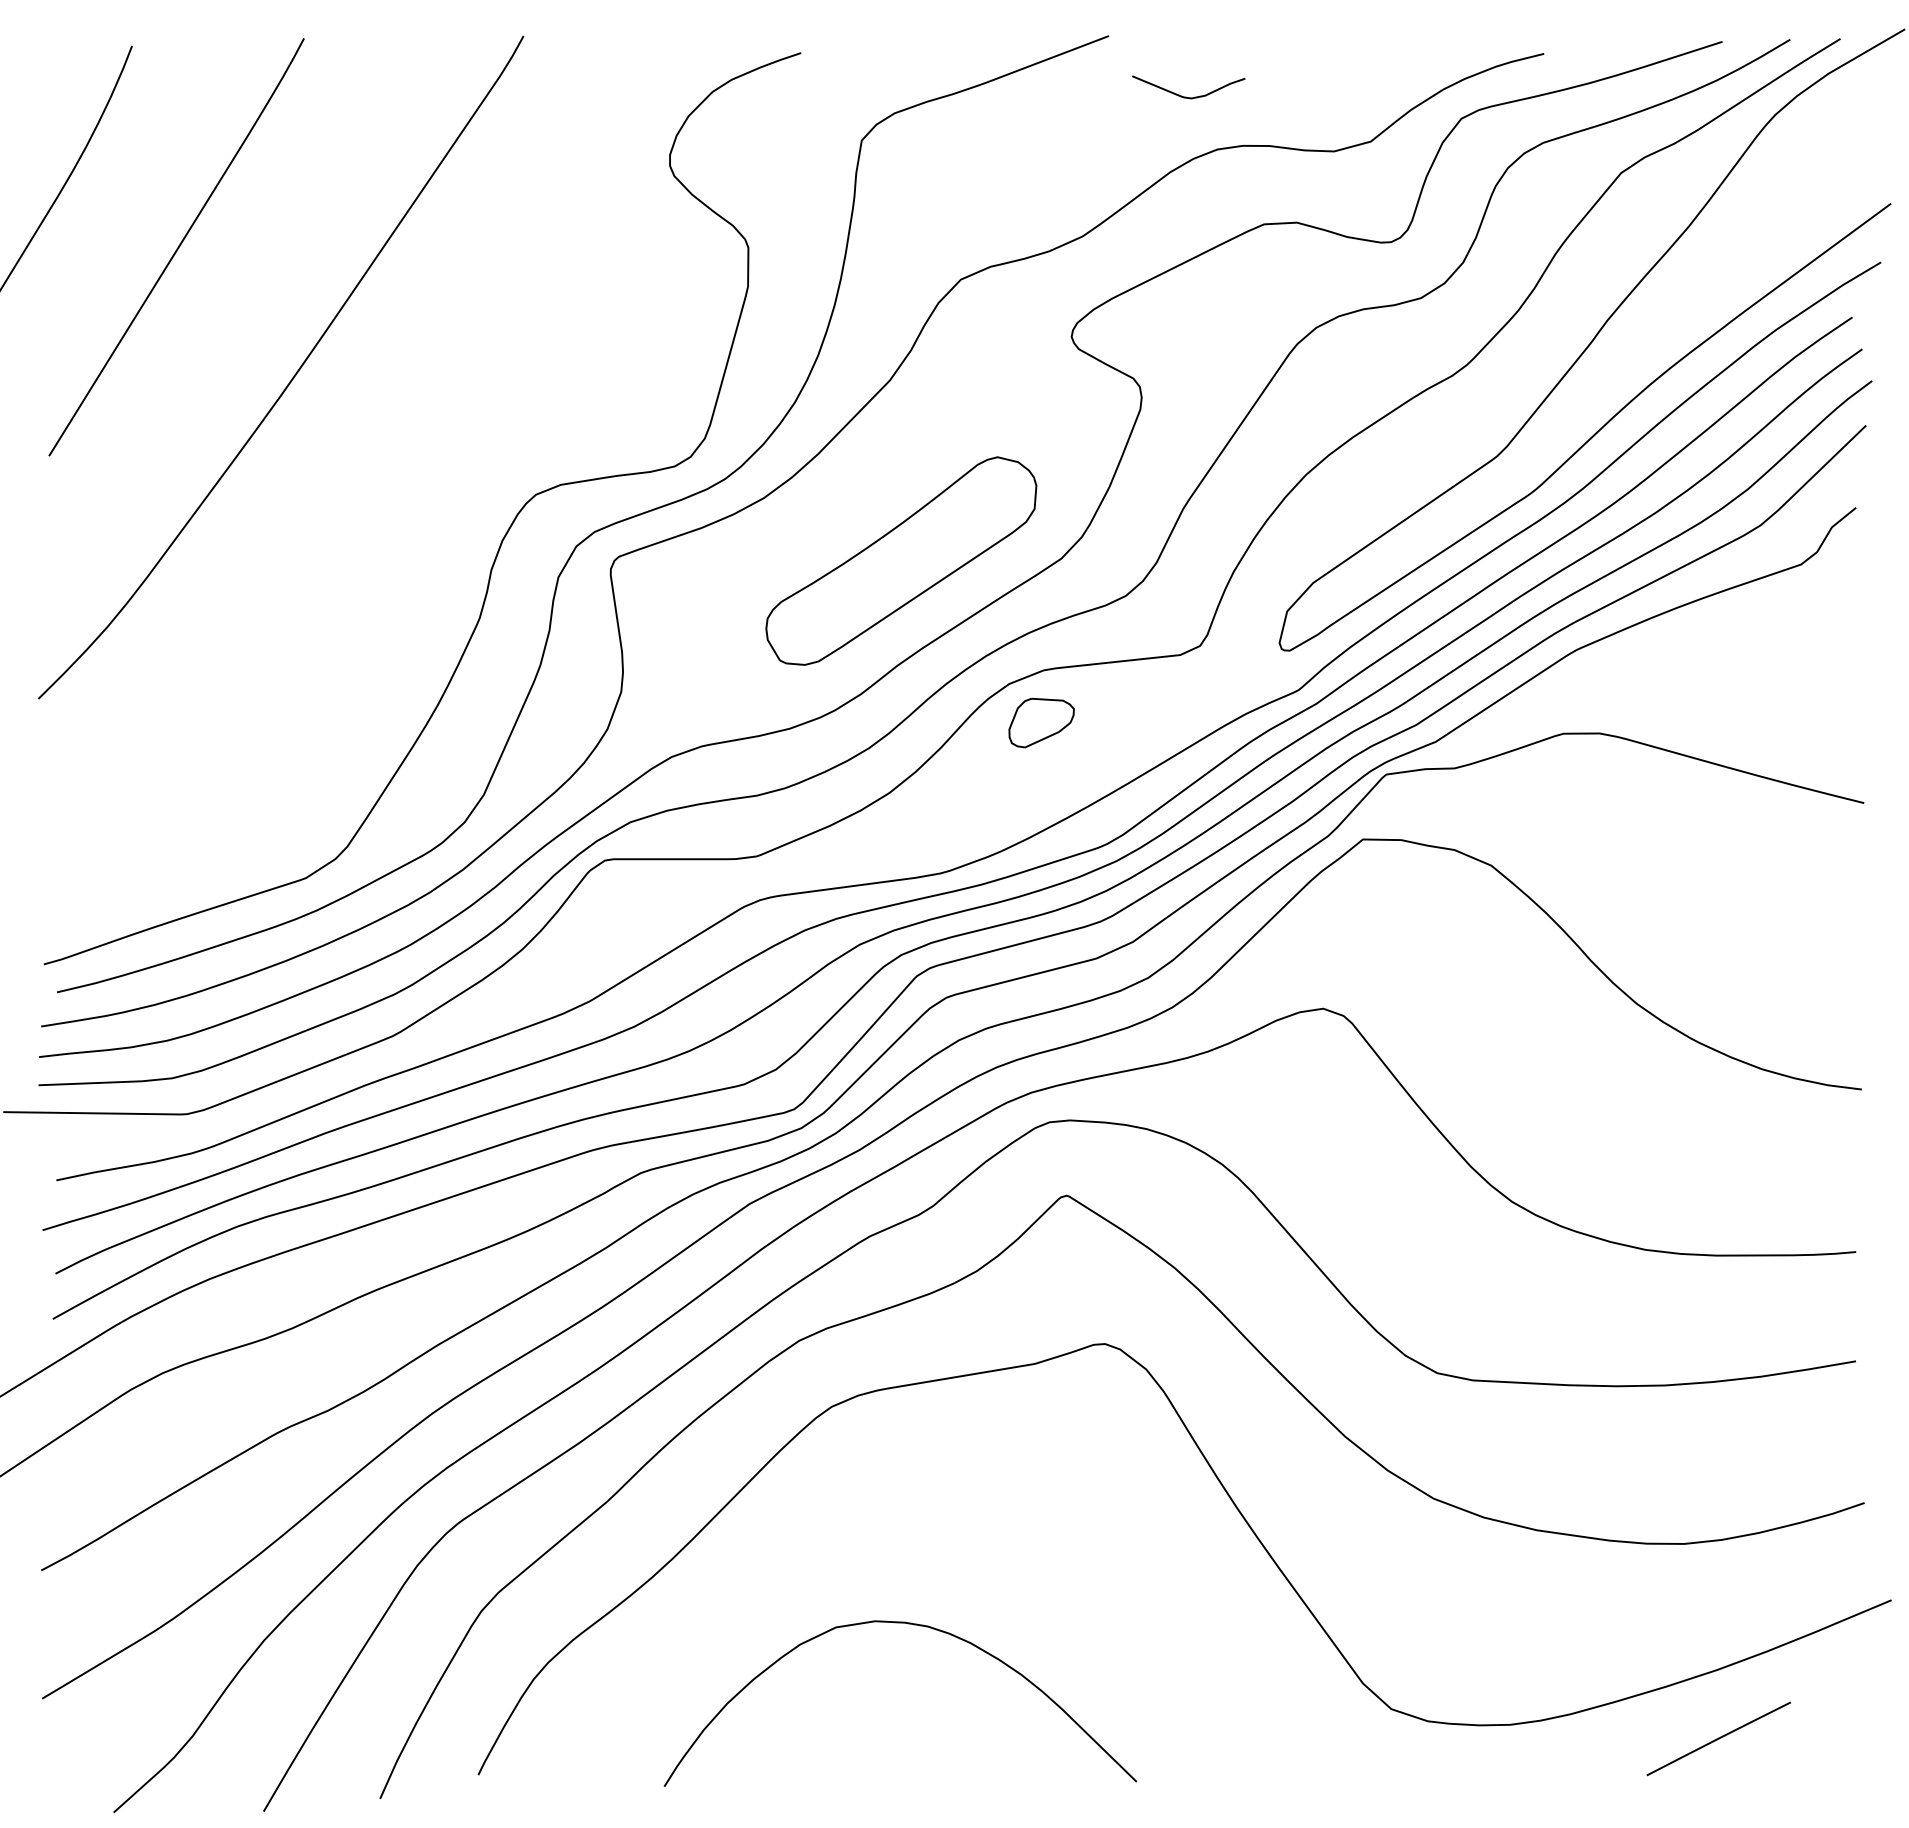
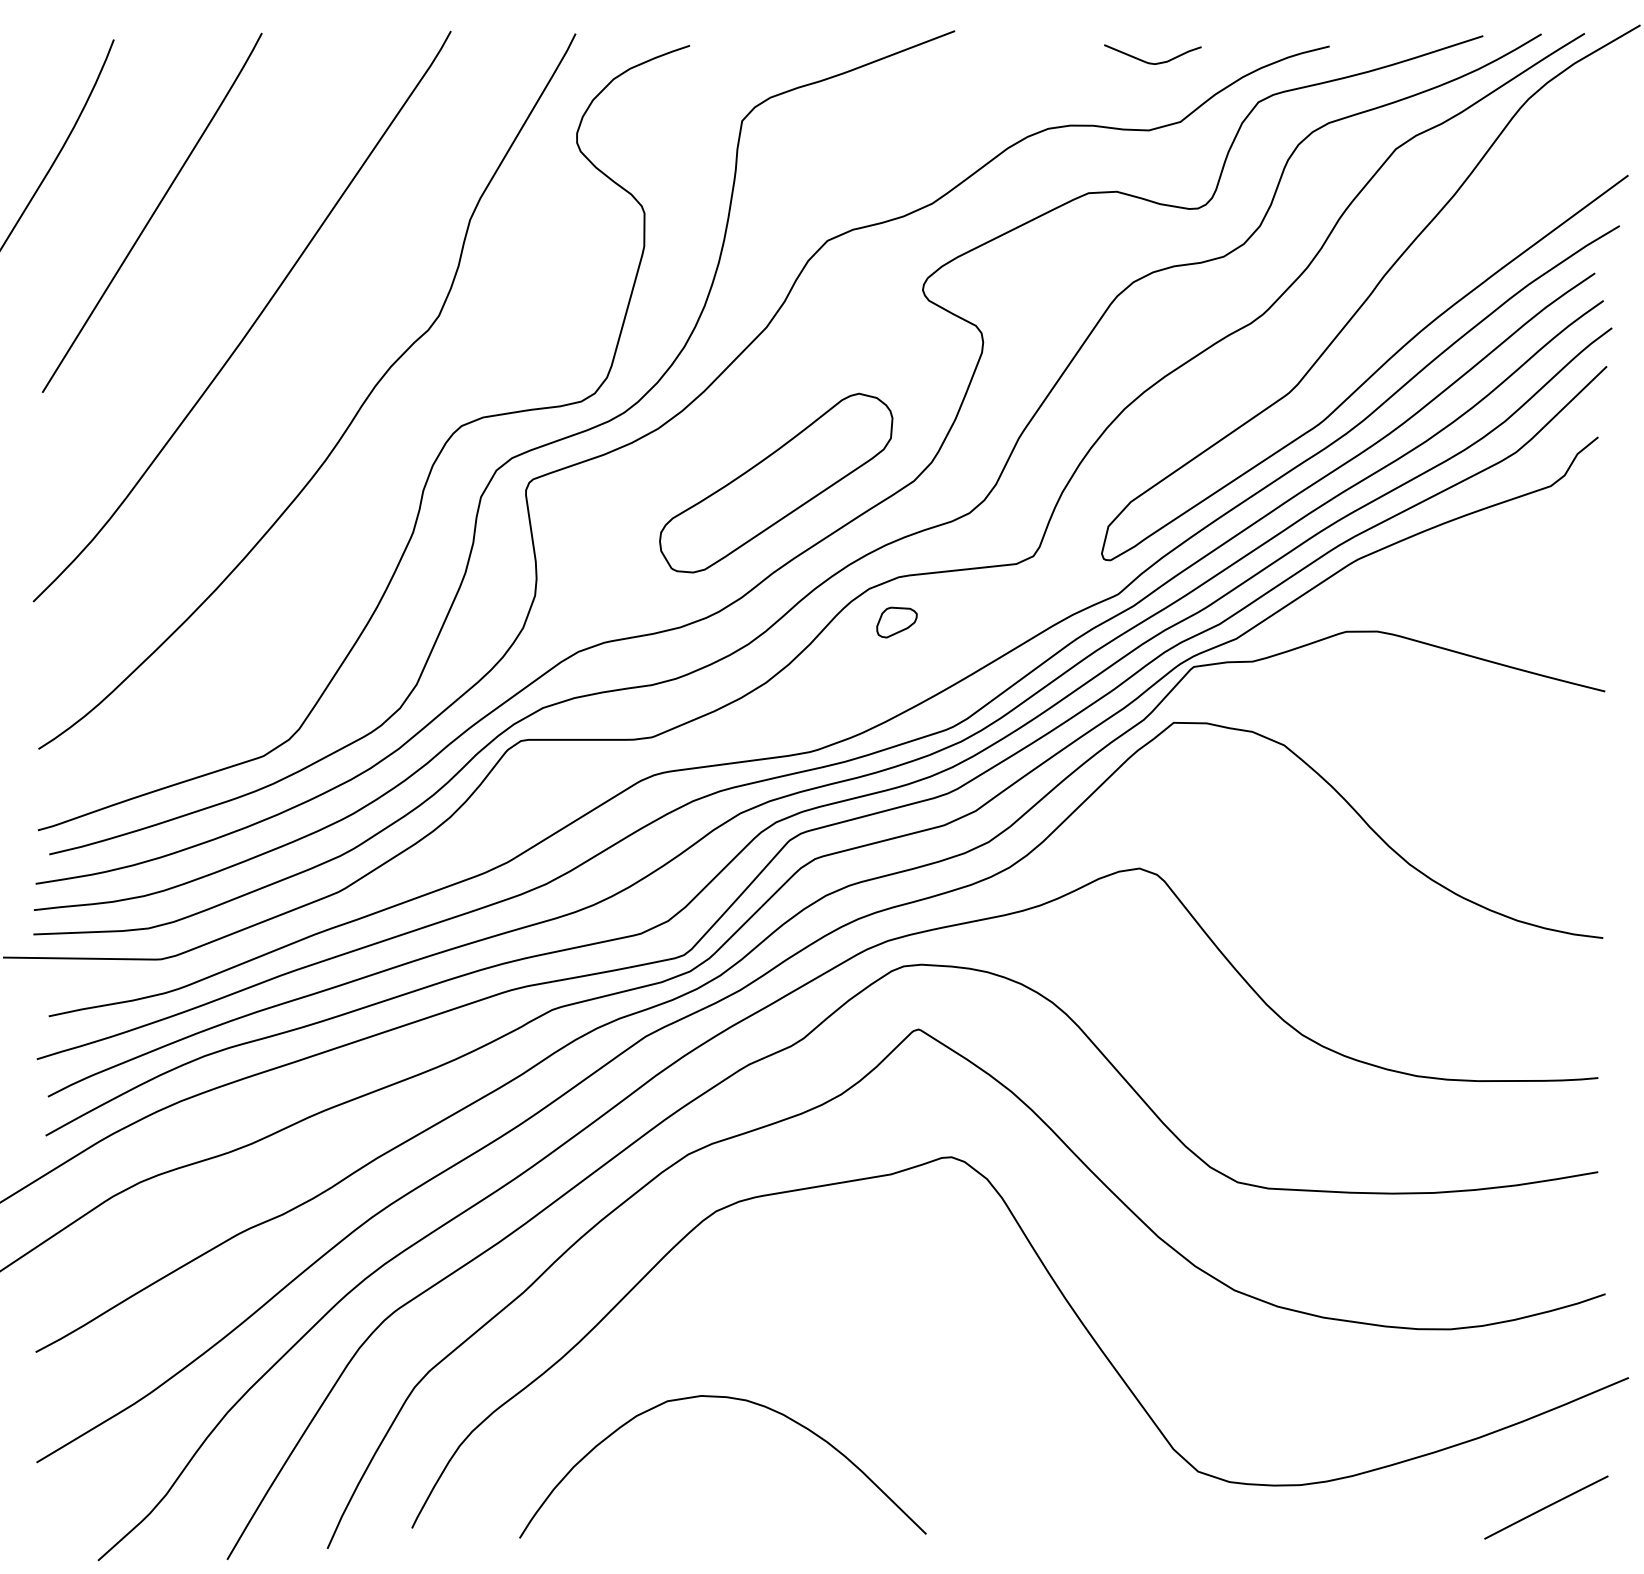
curve: (1186, 96) -> (1150, 62), moved
curve: (408, 487) -> (351, 419), added
part: (1041, 722) -> (896, 622), size x0.71
curve: (914, 1625) -> (735, 1399), moved
line: (1718, 1738) -> (1546, 1507), moved

